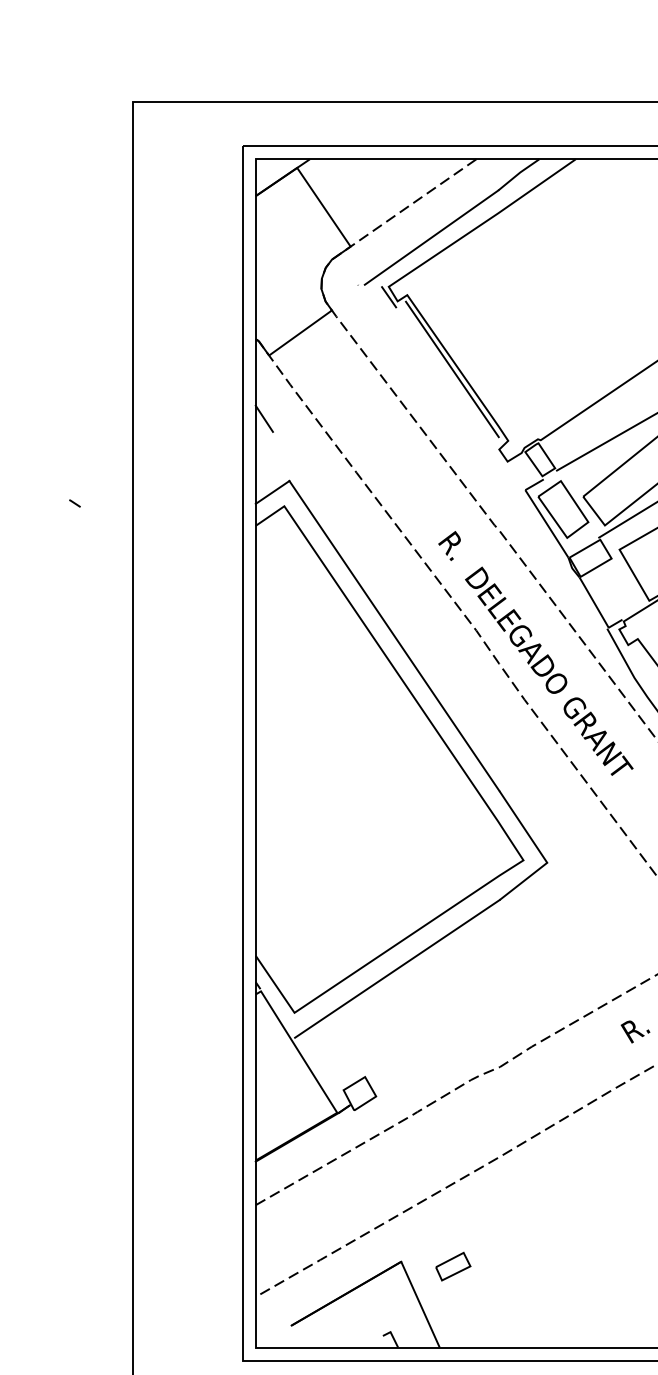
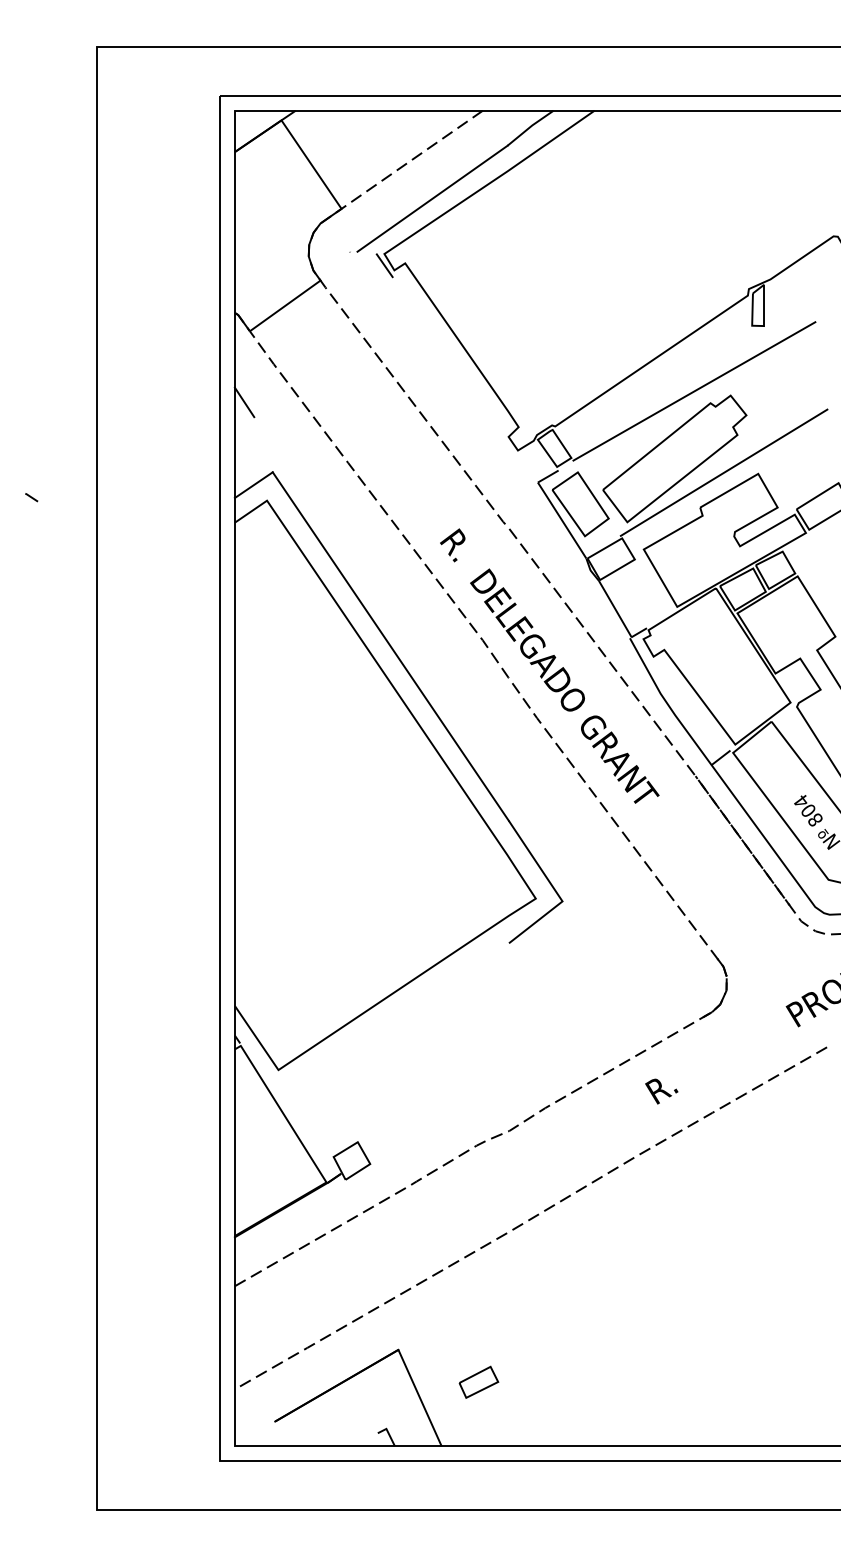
line: (452, 369) -> (455, 346), removed
line: (397, 968) -> (394, 1020), removed
part: (452, 1265) -> (478, 1381), moved

